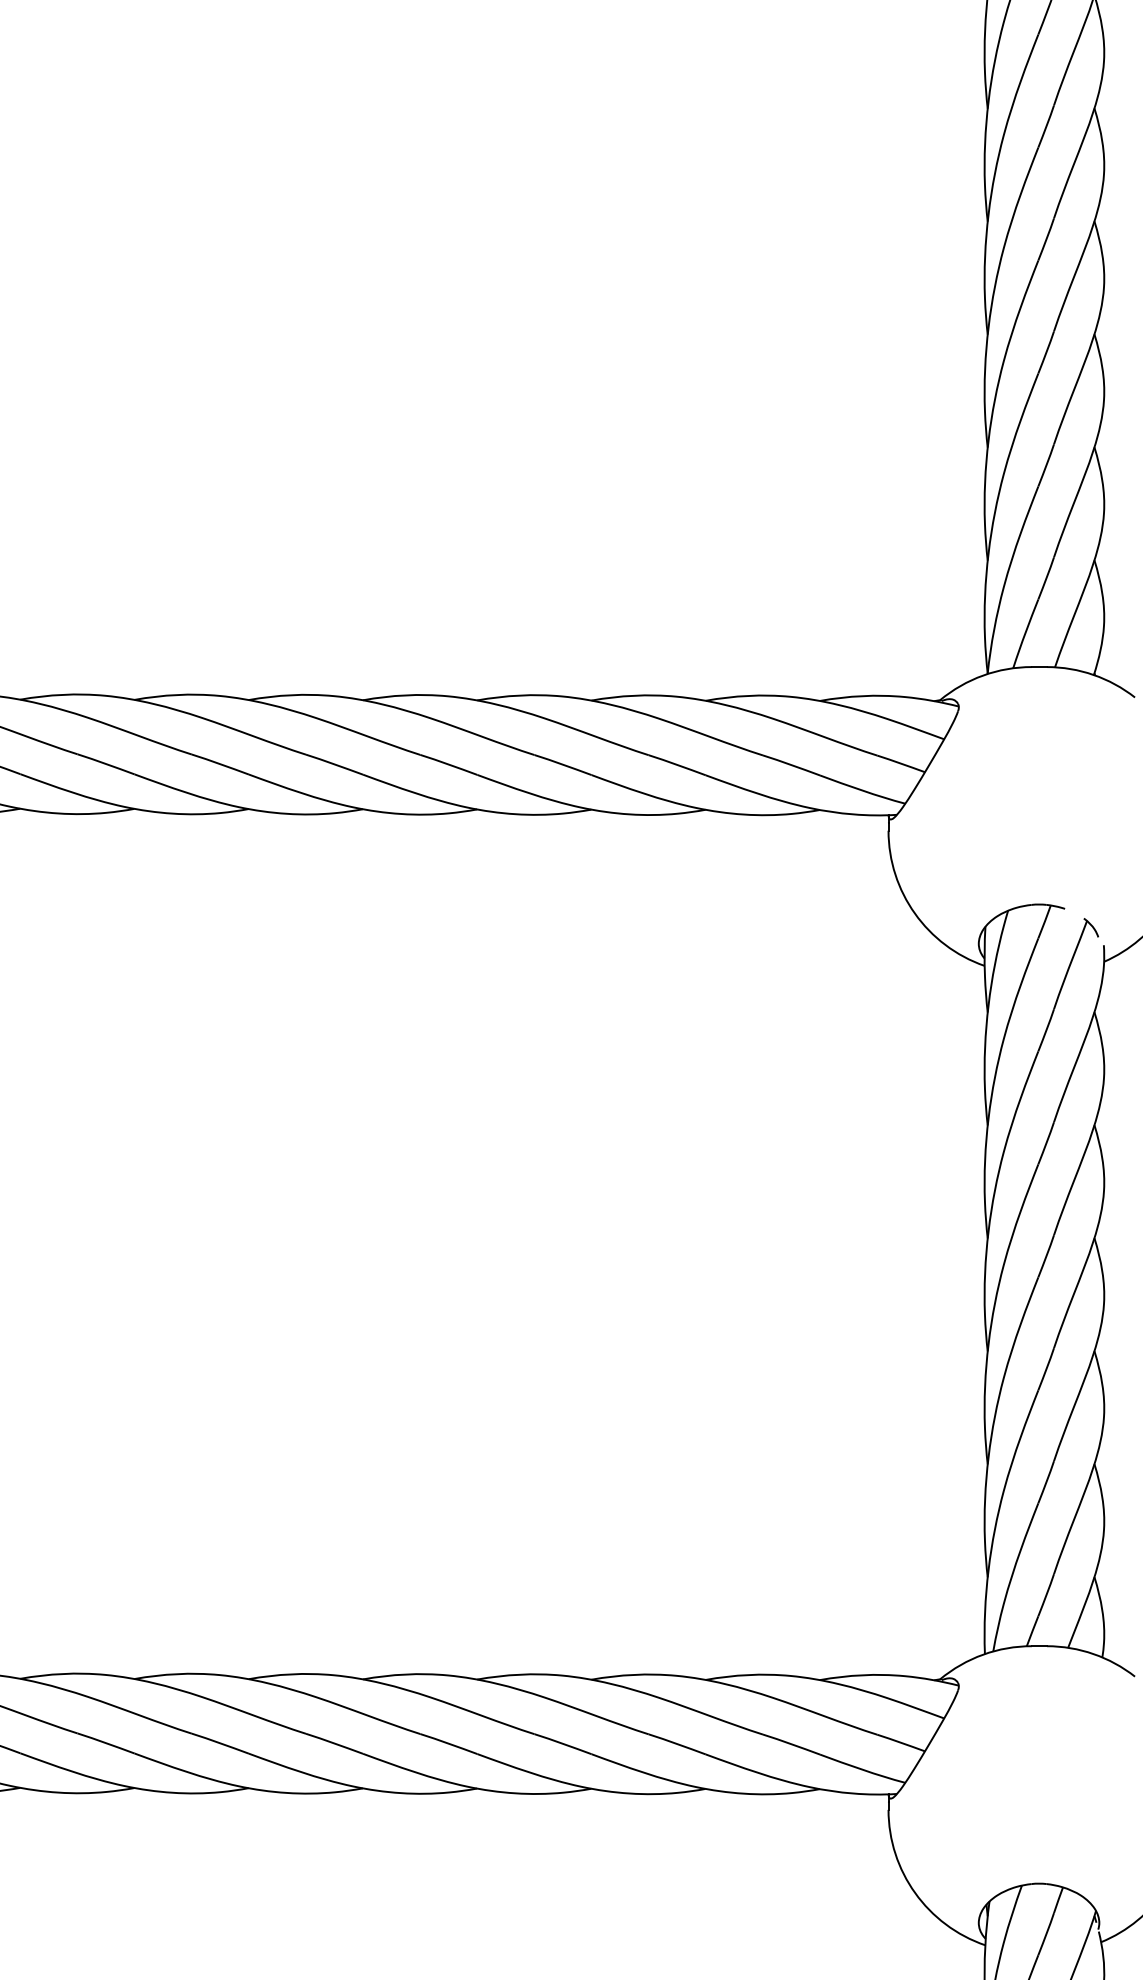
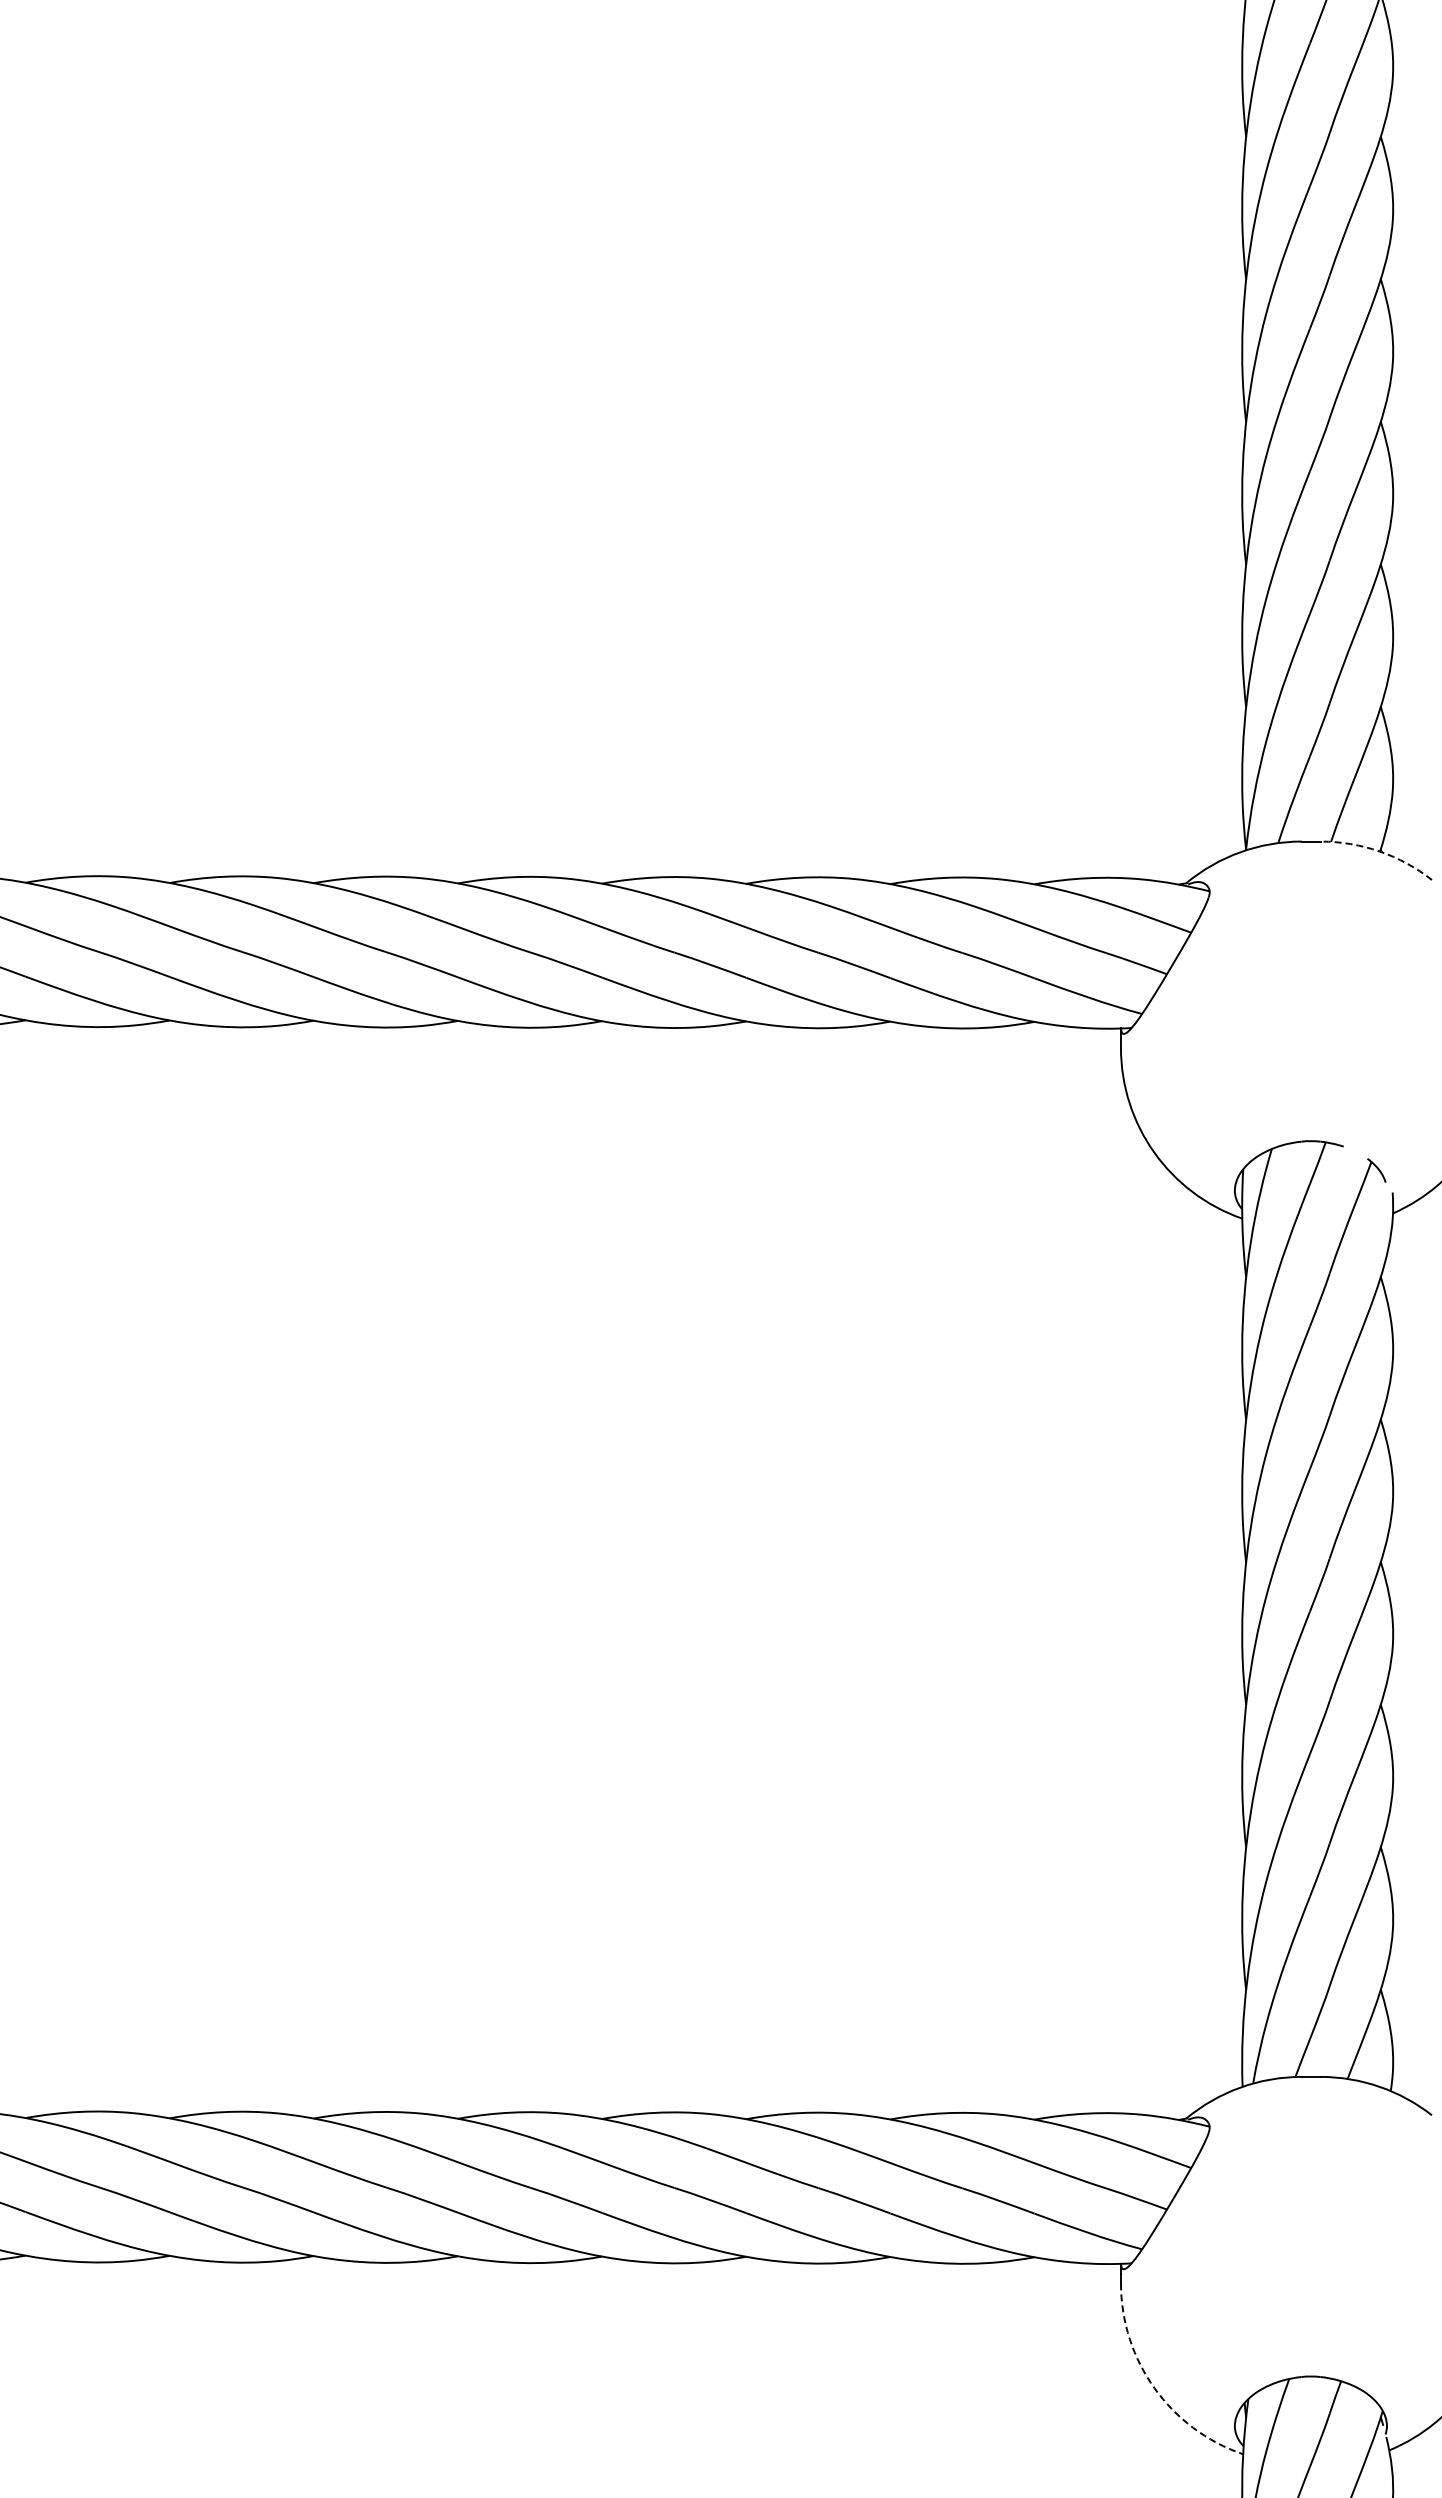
arc: (1093, 674) -> (1379, 851), solid -> dashed
arc: (915, 1893) -> (1154, 2388), solid -> dashed

